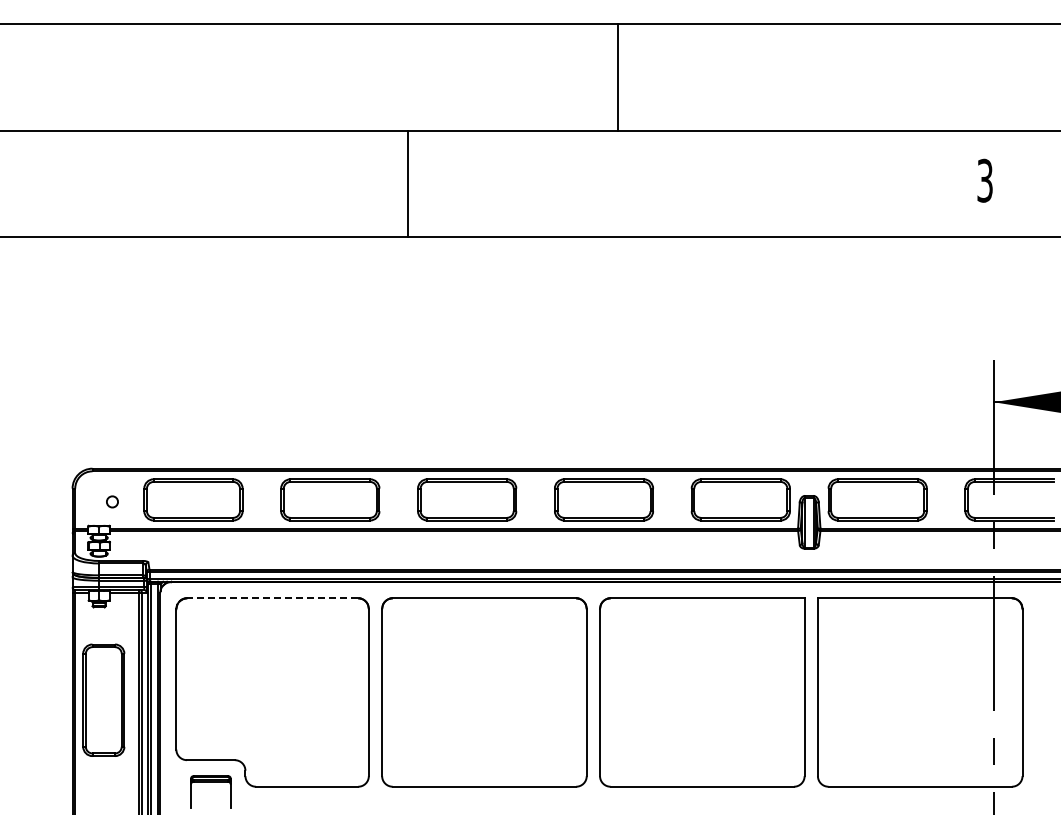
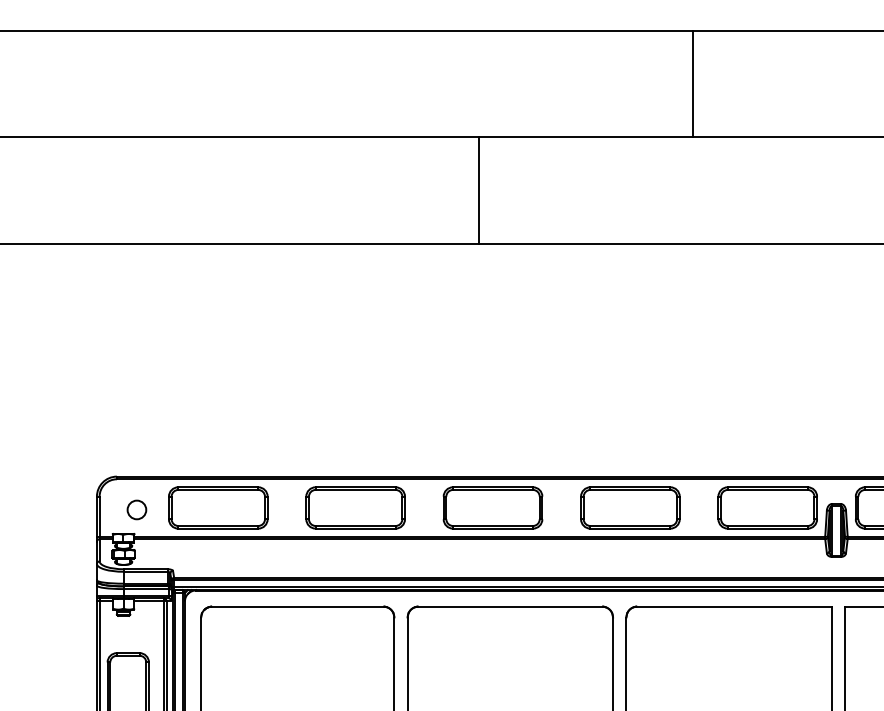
line: (617, 77) -> (692, 83), moved
line: (408, 183) -> (479, 190), moved
circle: (112, 501) -> (137, 509), size x1.67
line: (272, 598) -> (297, 606), dashed -> solid

